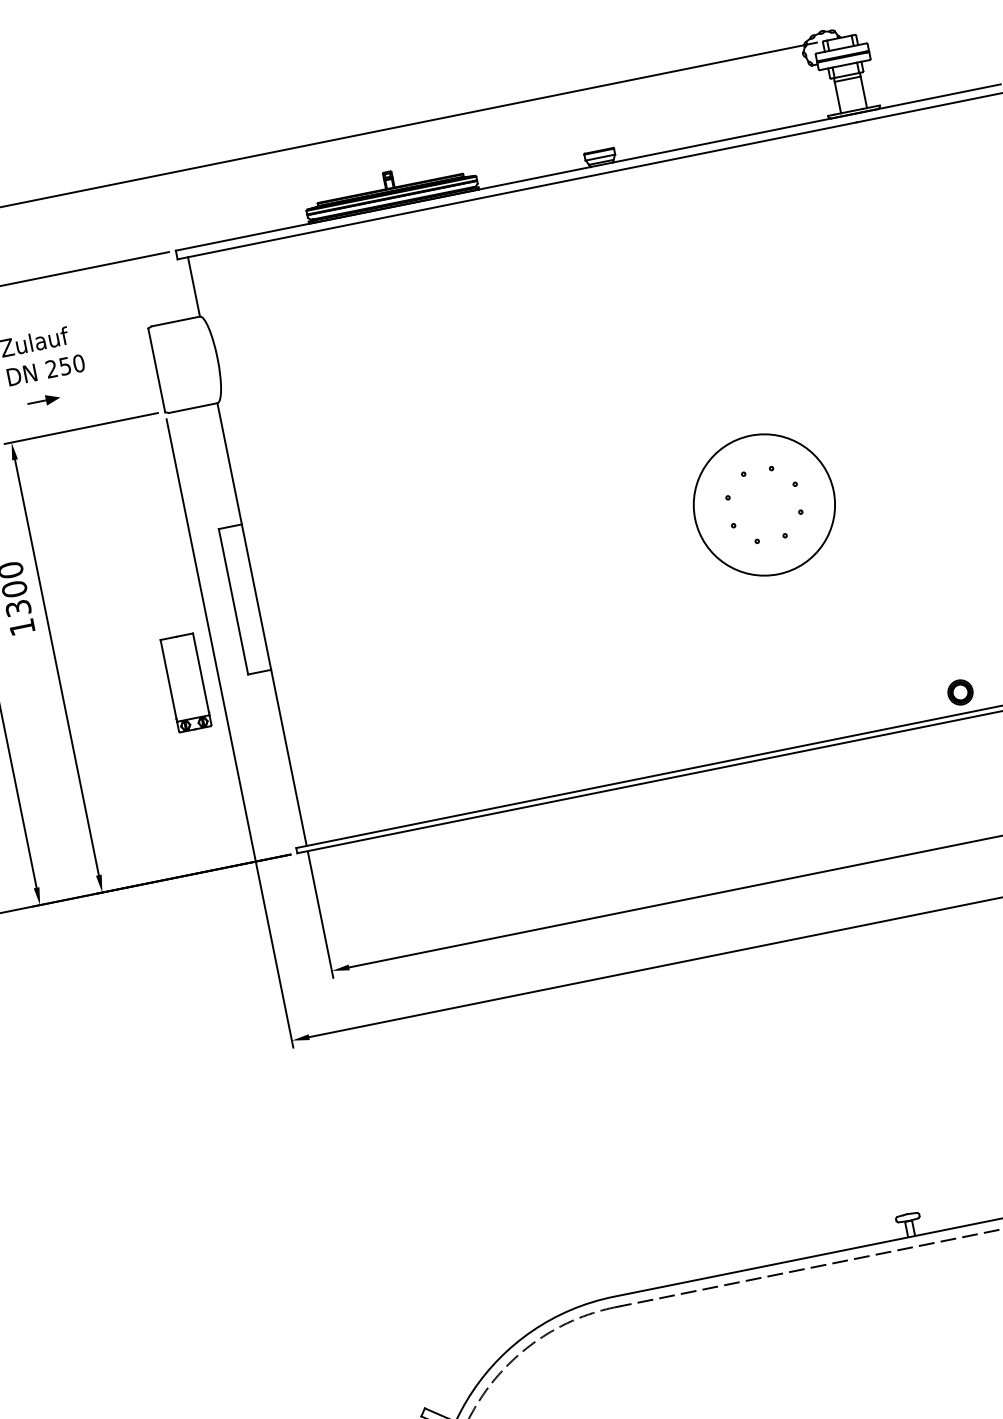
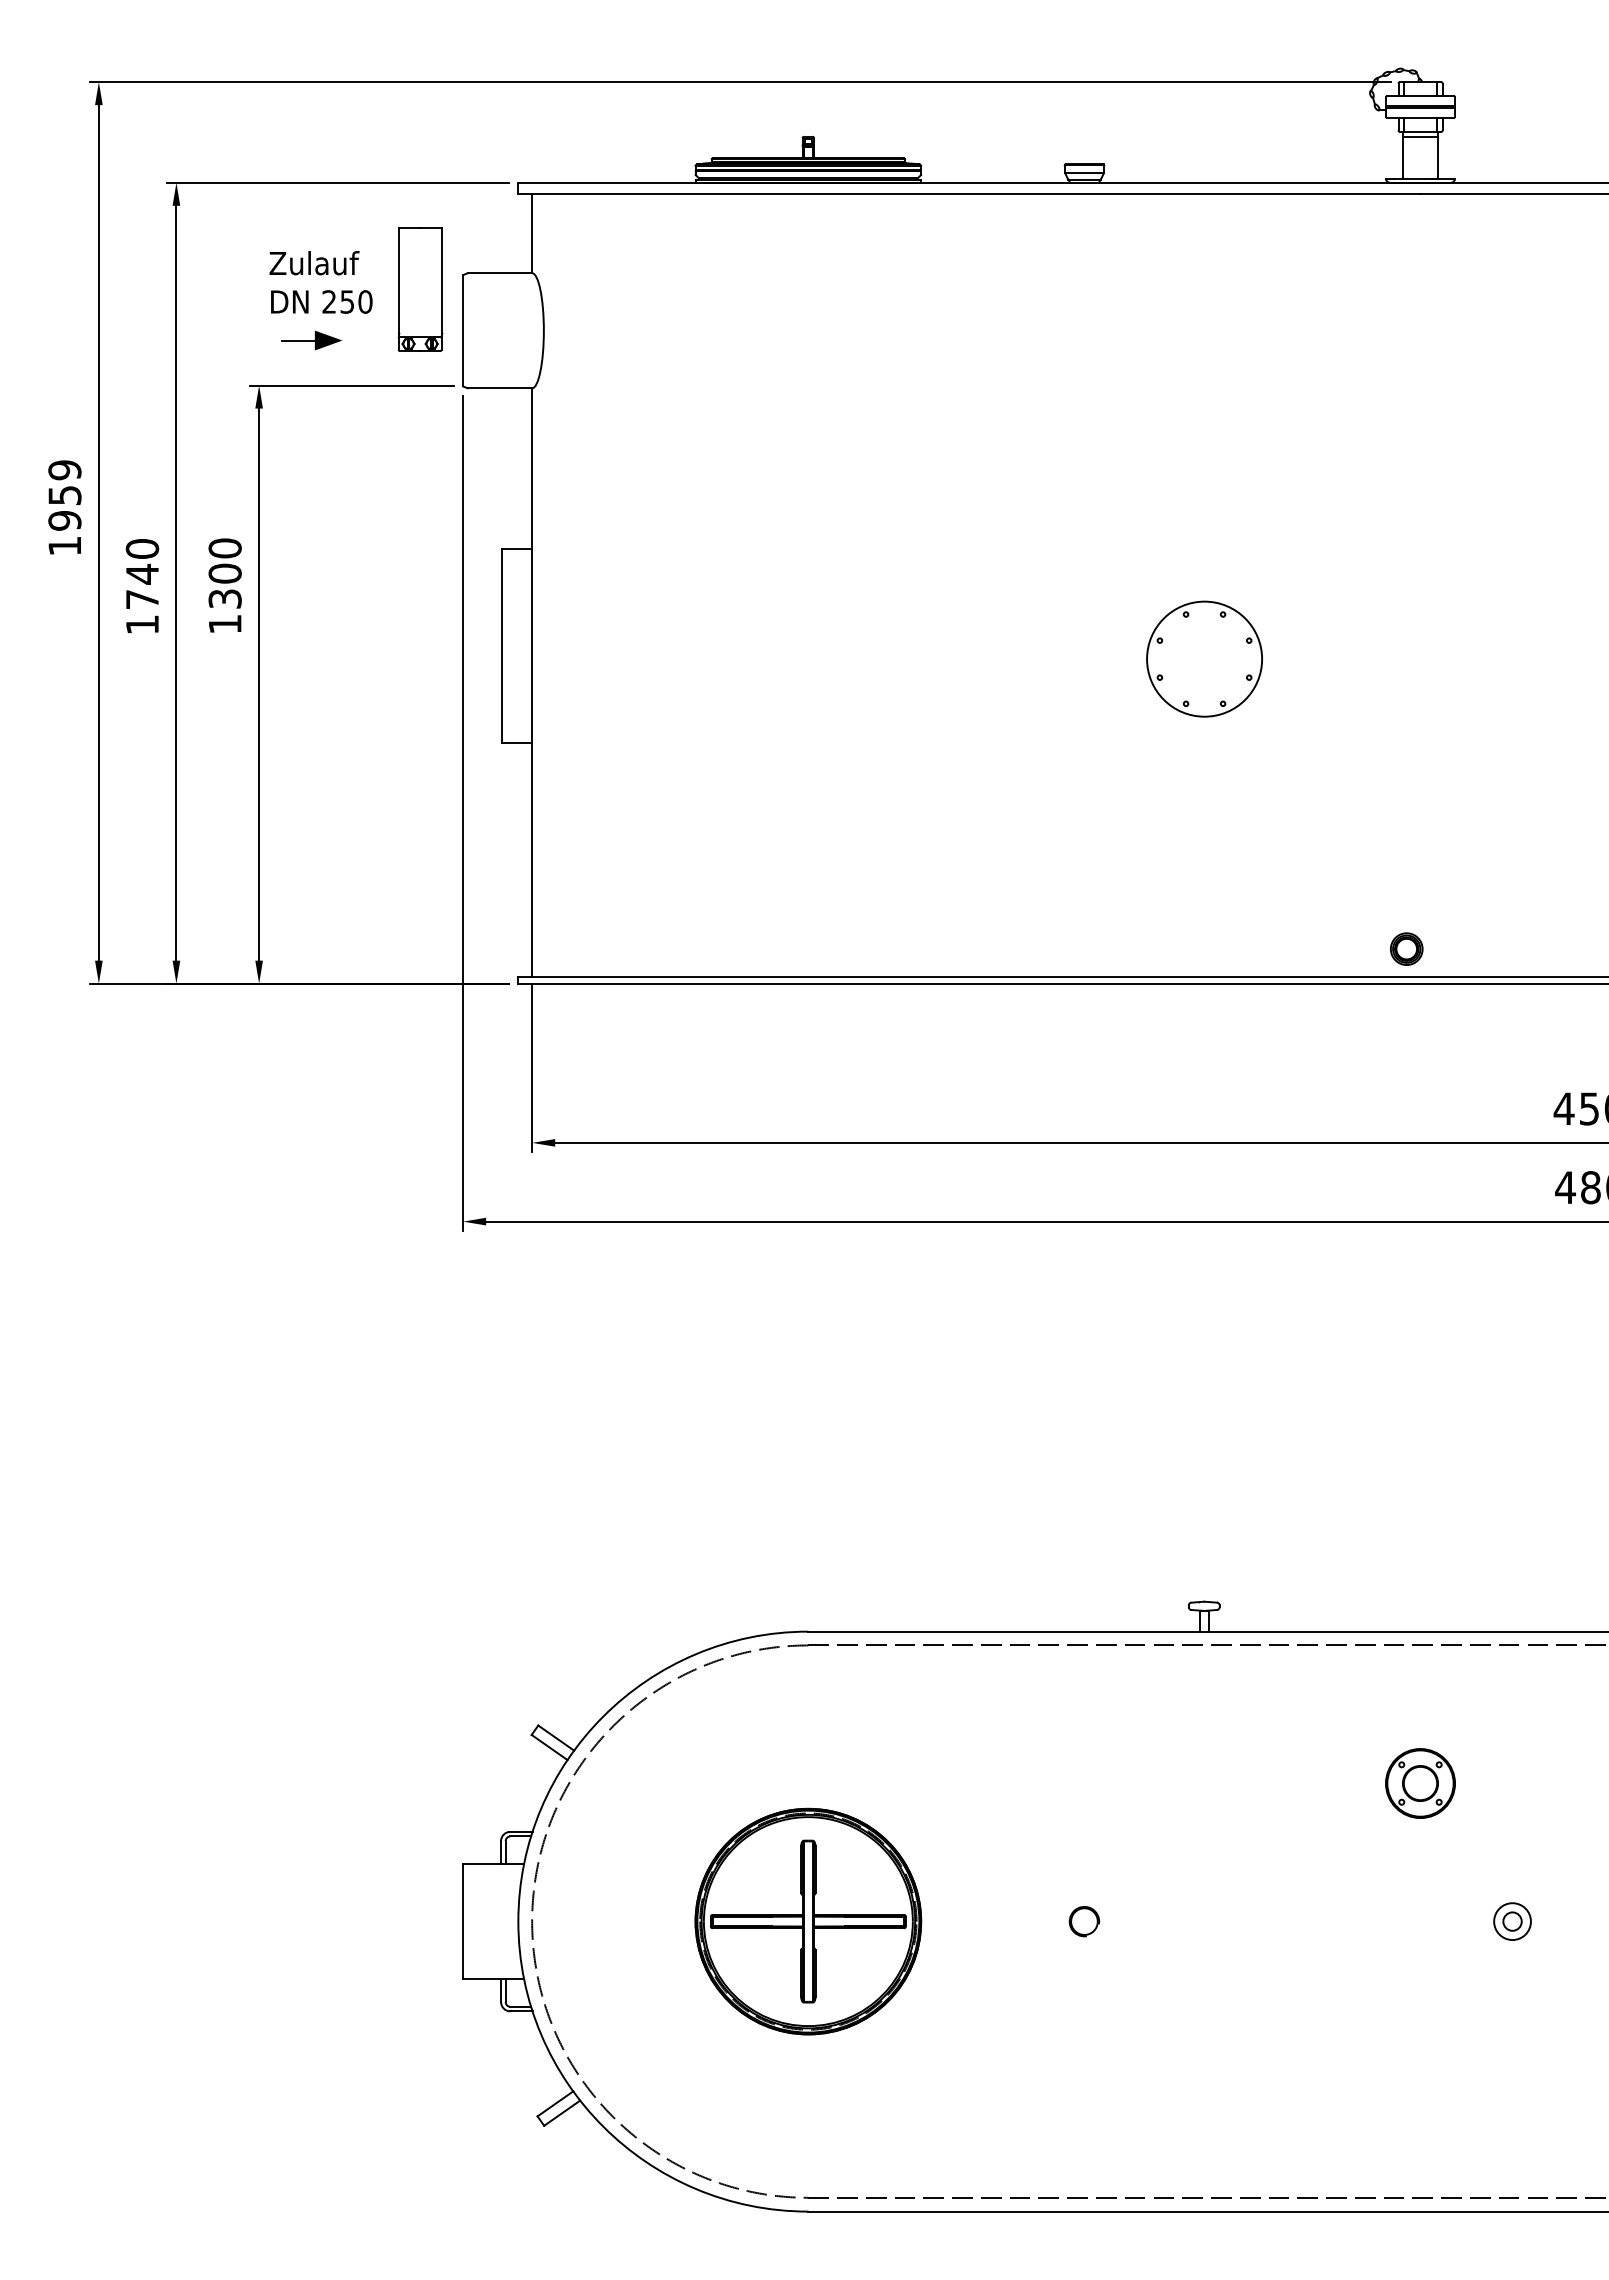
part: (44, 400) -> (311, 340), size x1.43
circle: (764, 504) -> (1204, 658), size x0.62
part: (186, 682) -> (420, 289), moved

